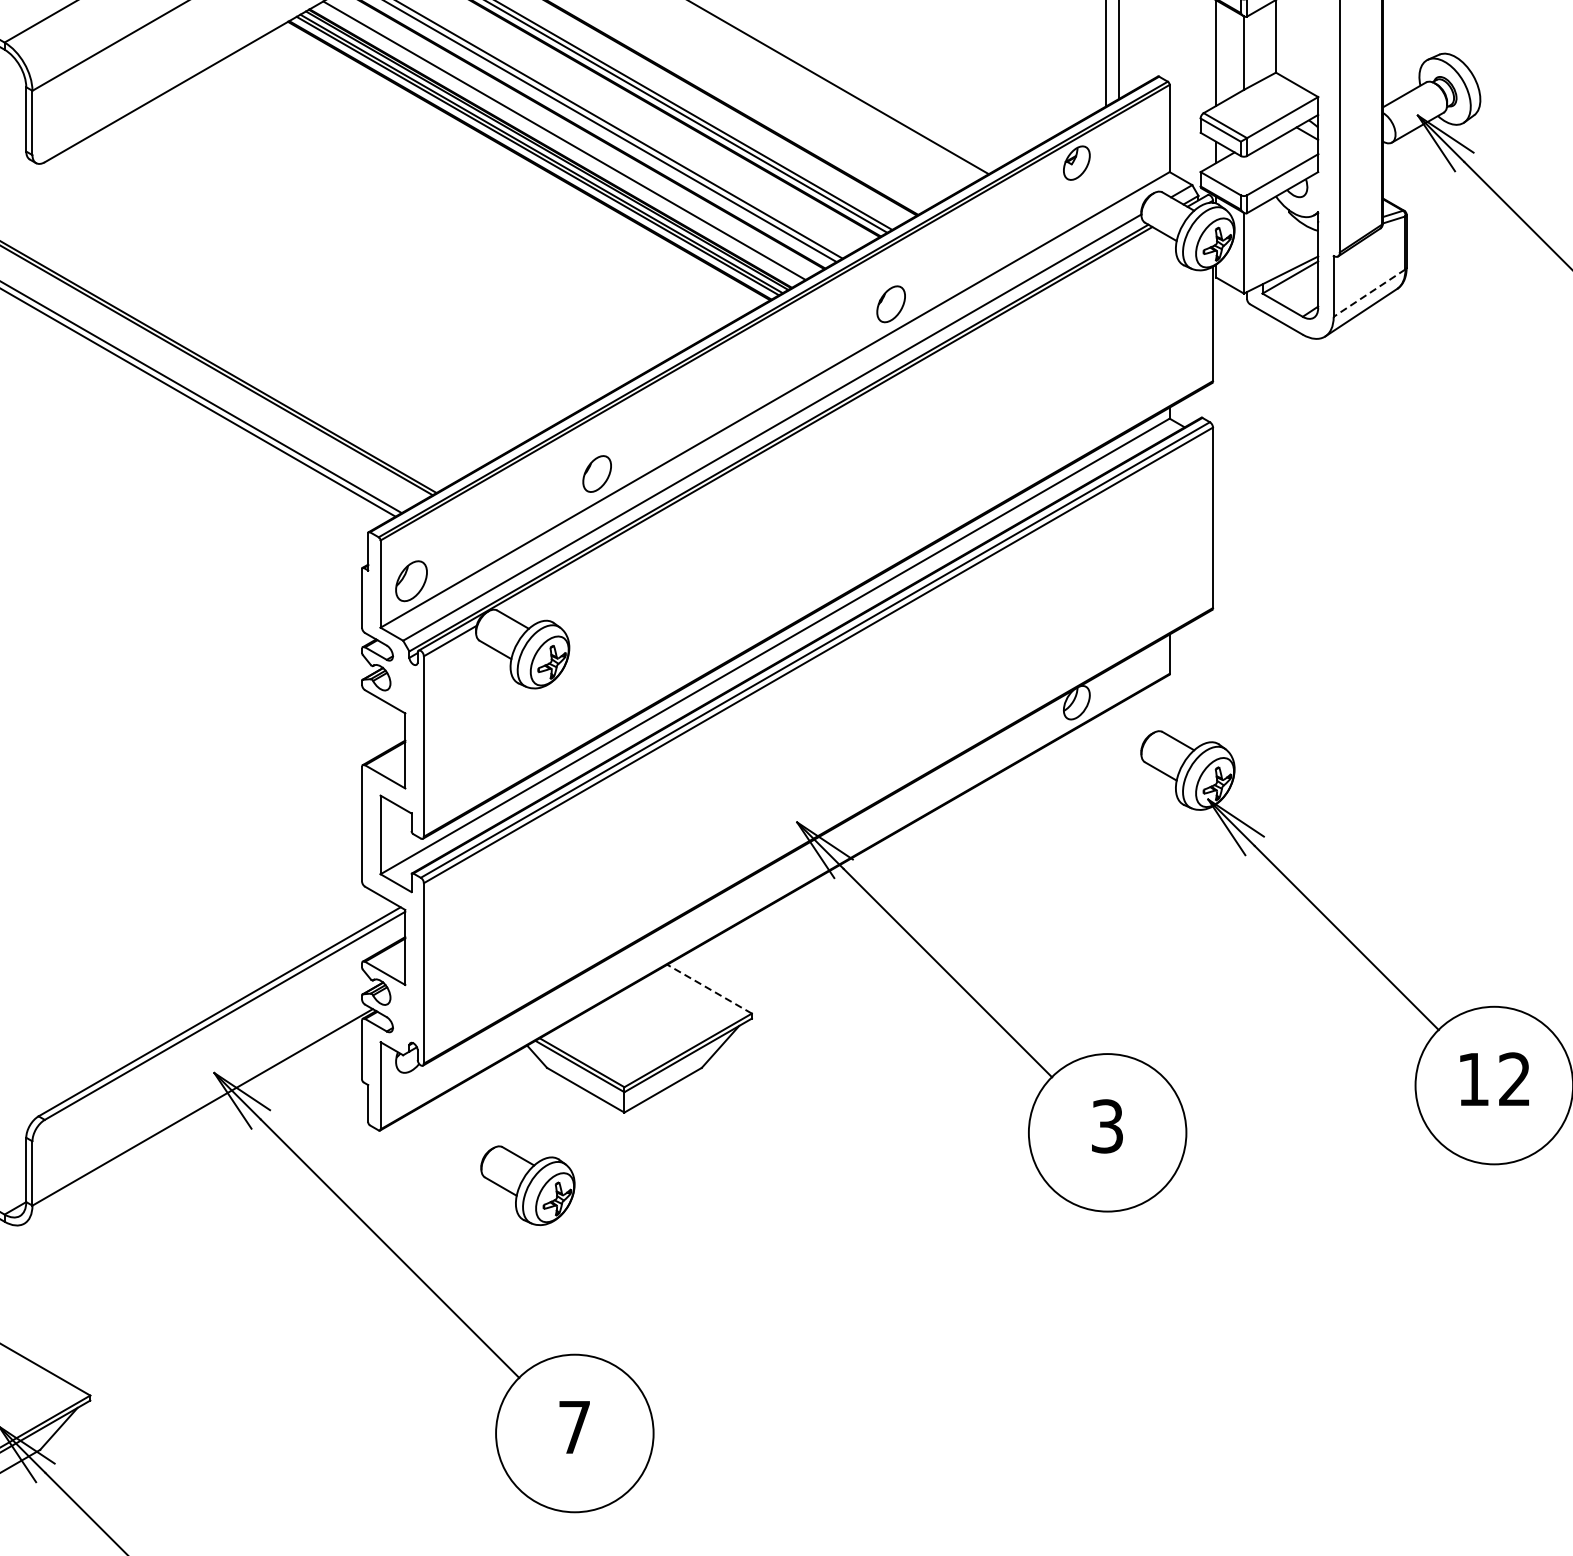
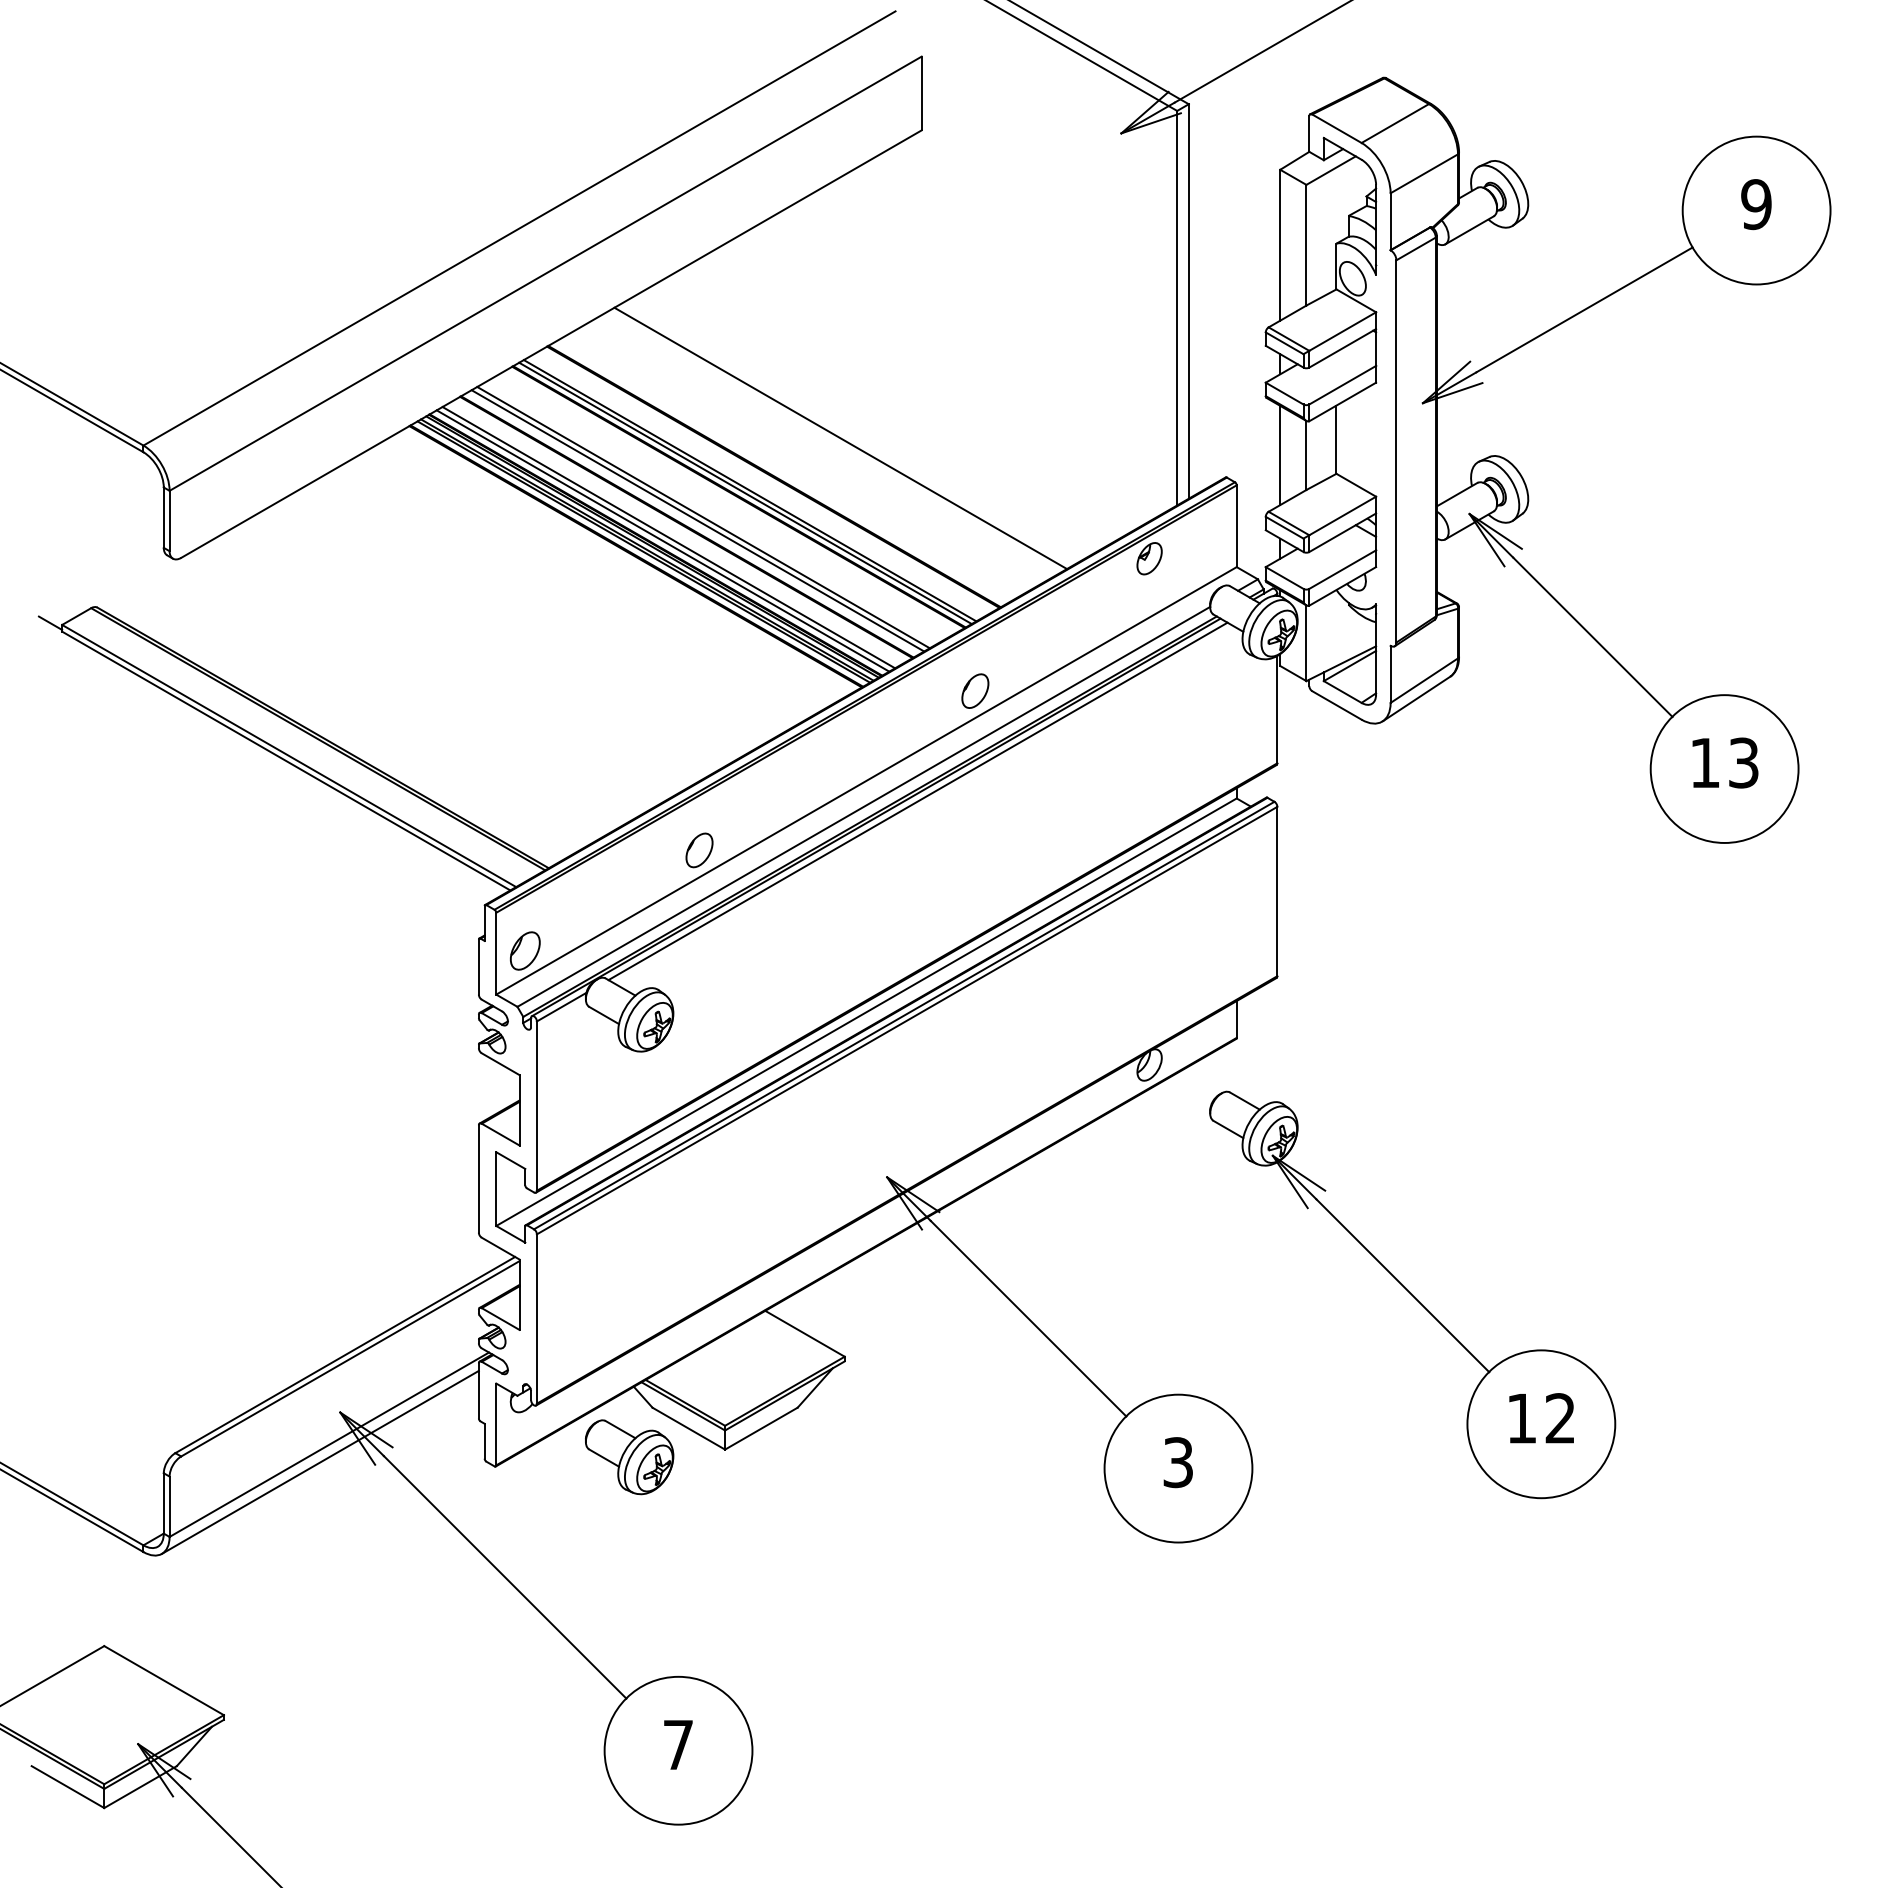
line: (557, 143) -> (662, 540), added
line: (1368, 292) -> (1423, 680), dashed -> solid
line: (829, 421) -> (917, 801), added
line: (710, 988) -> (805, 1333), dashed -> solid
line: (192, 1125) -> (319, 1461), added
part: (527, 1185) -> (629, 1457), moved

